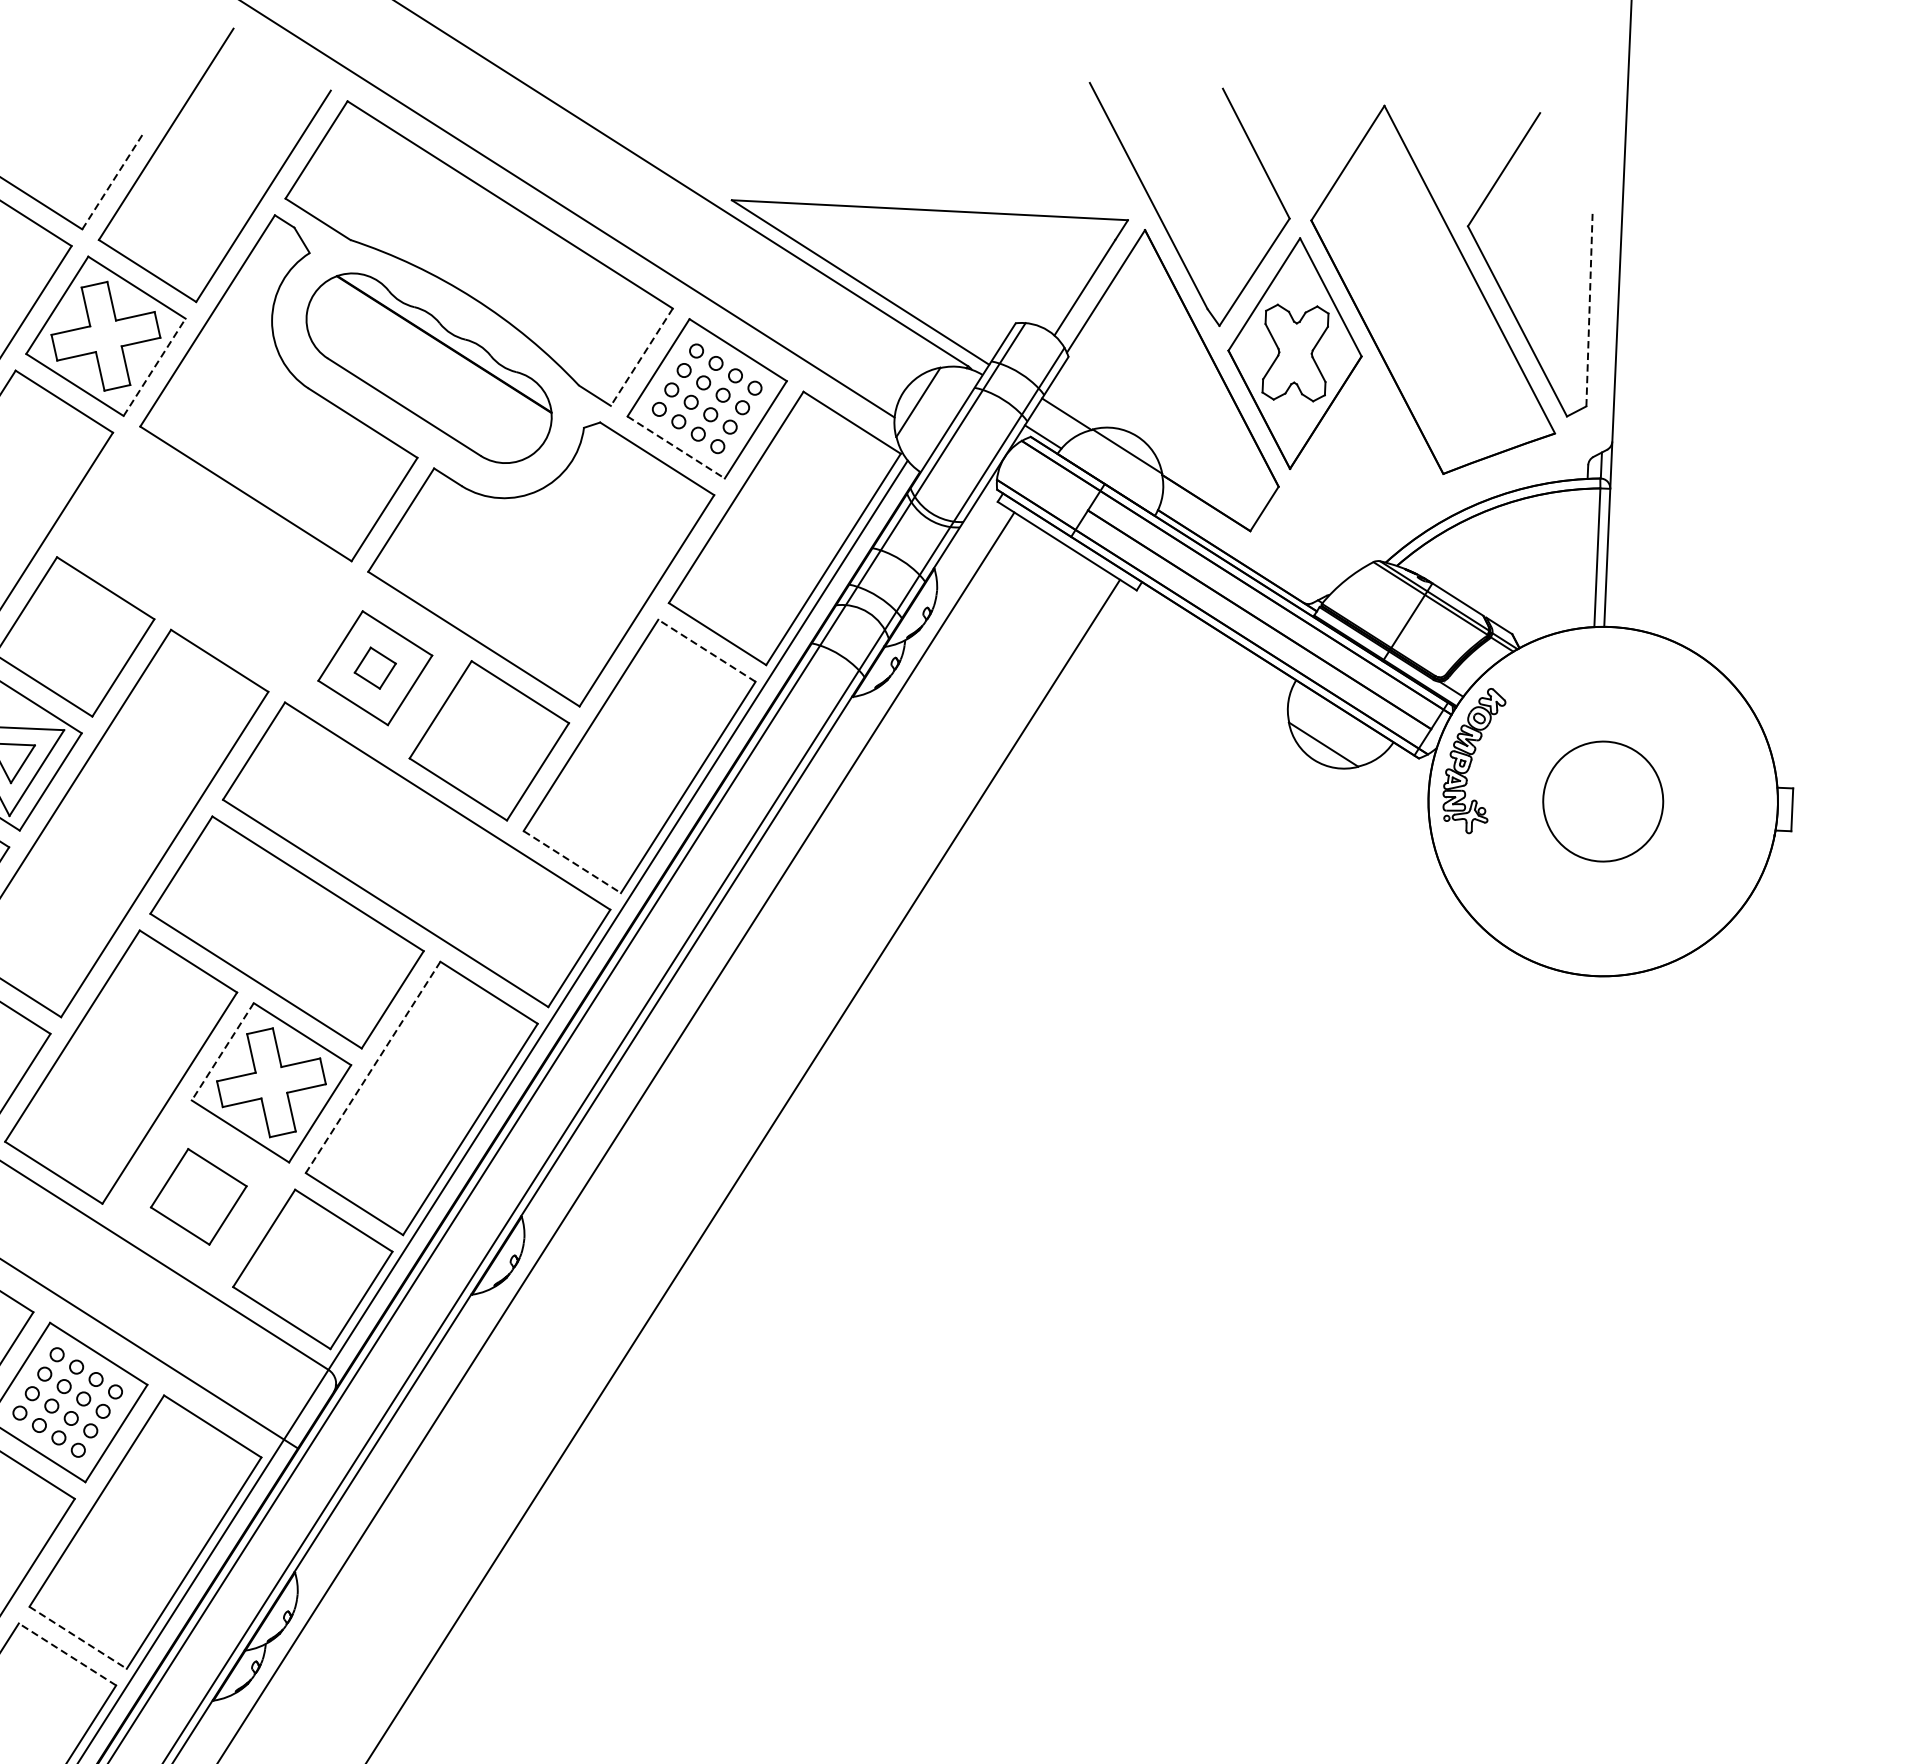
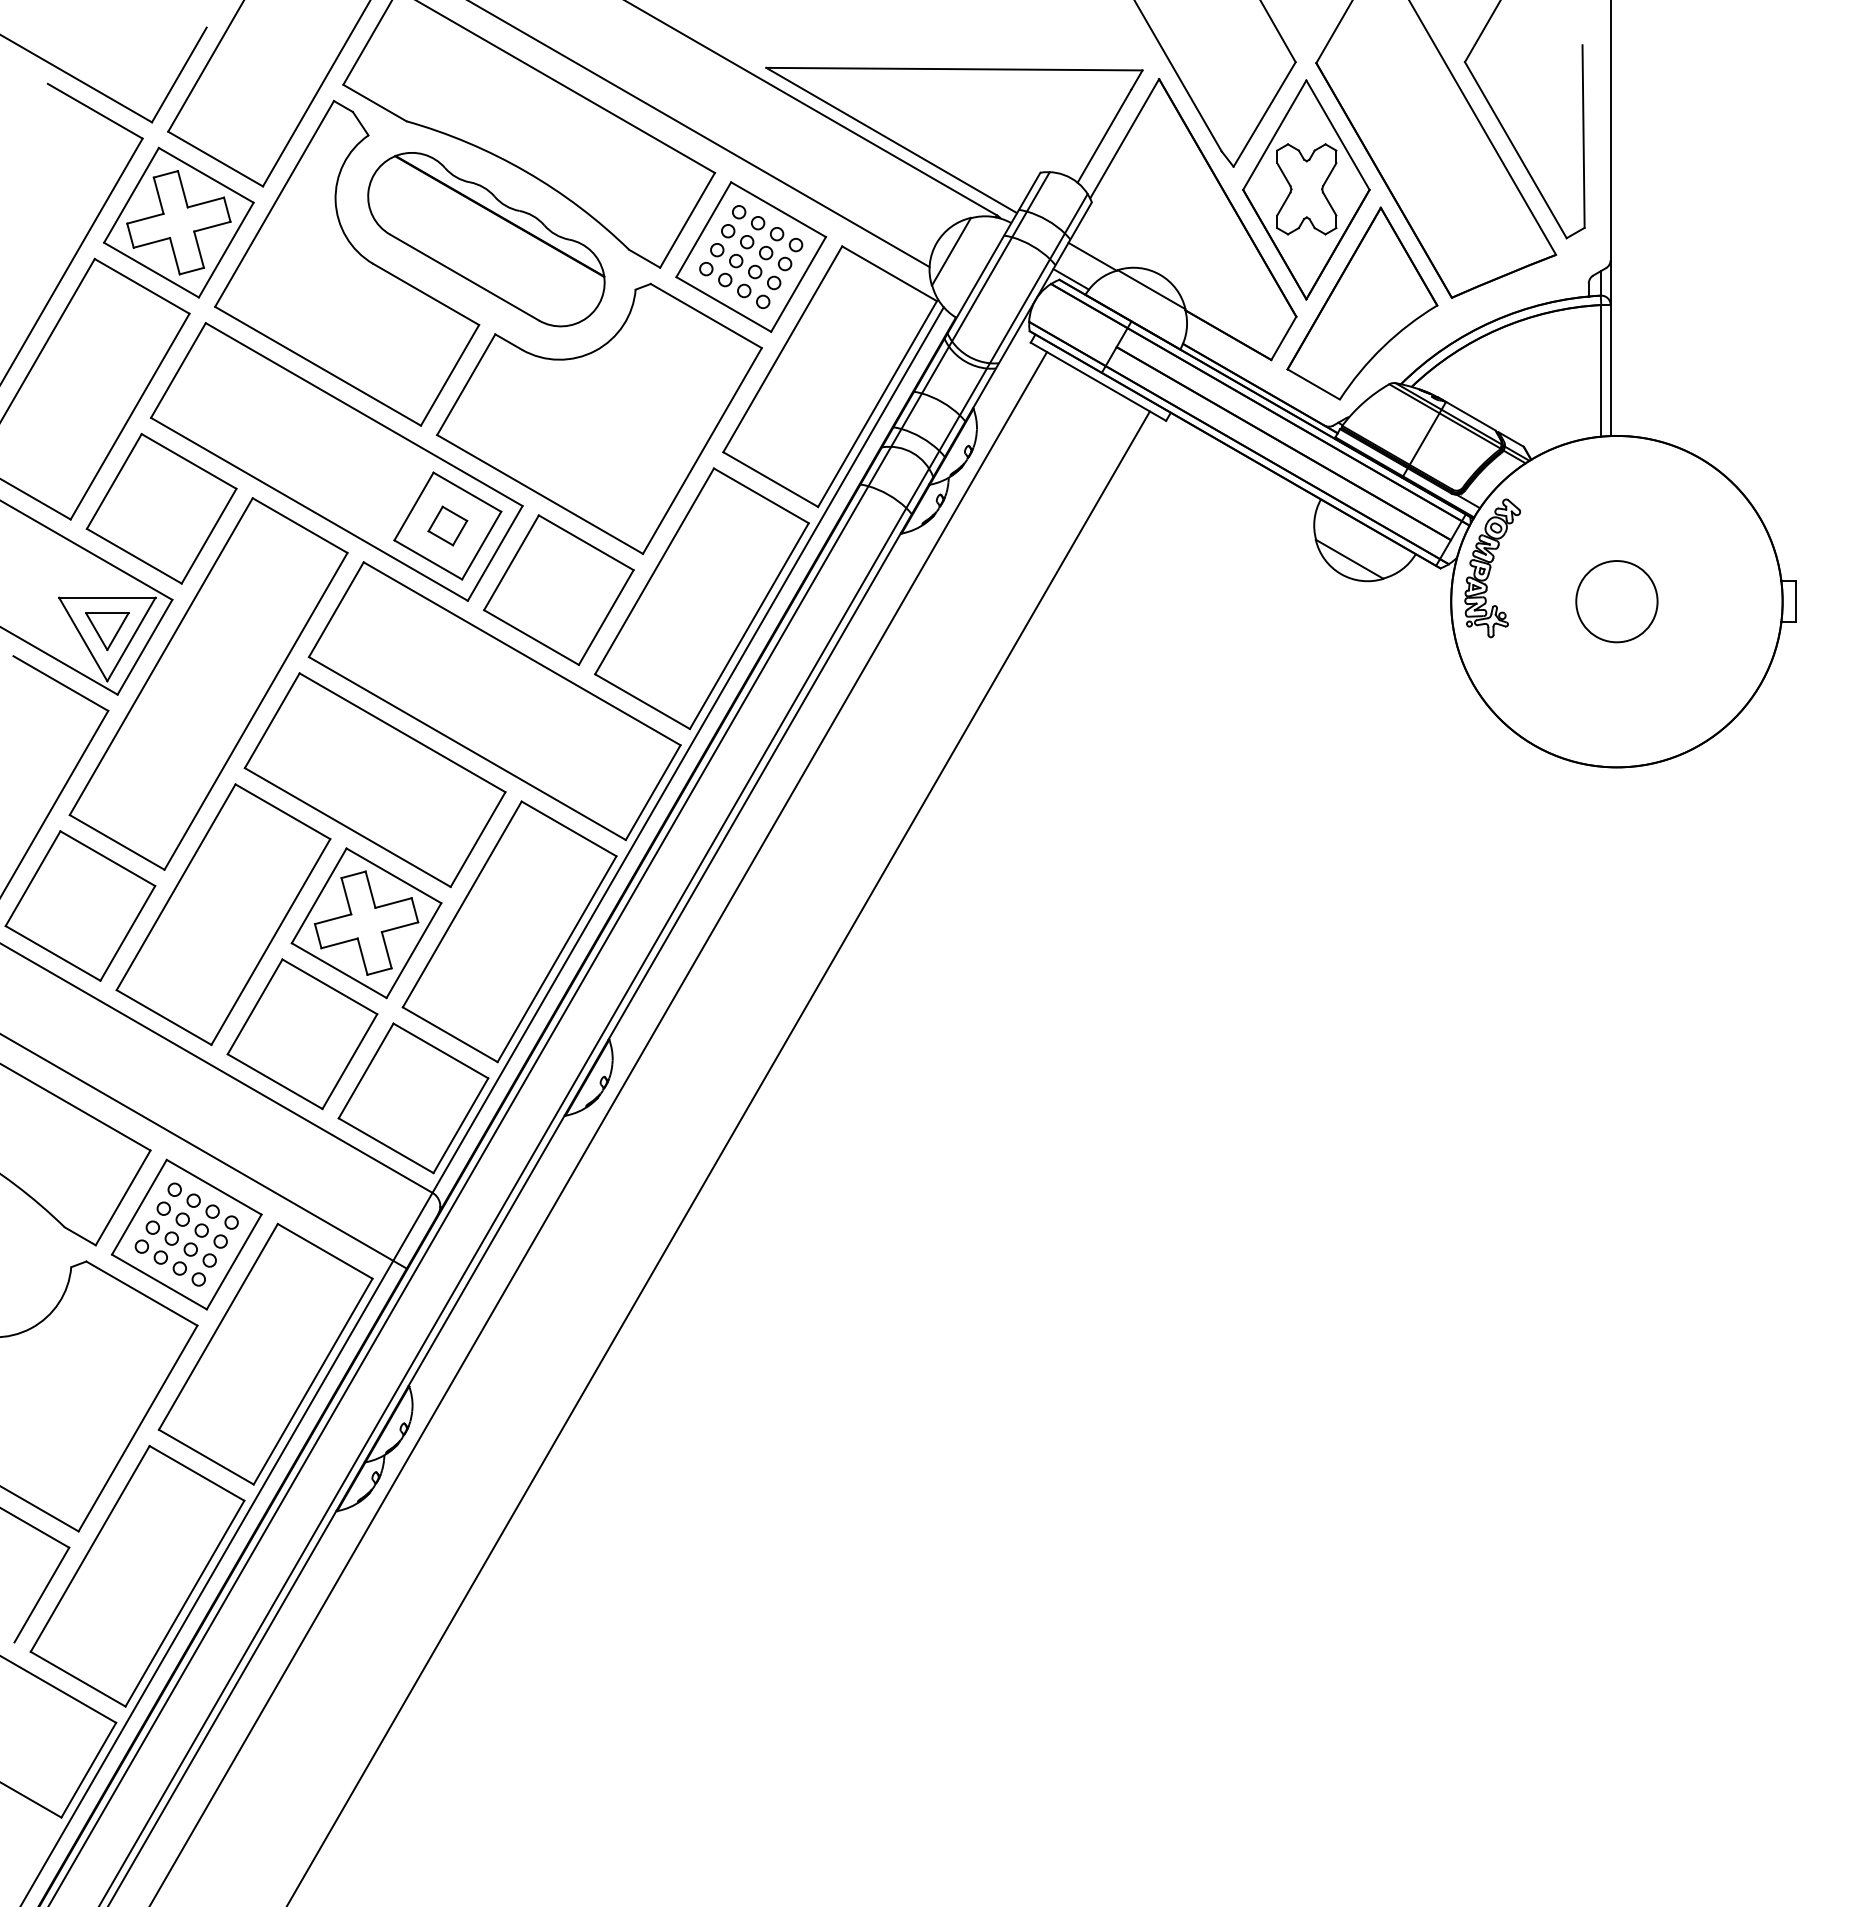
line: (113, 180) -> (179, 74), dashed -> solid
line: (1589, 310) -> (1583, 136), dashed -> solid
line: (641, 357) -> (687, 220), dashed -> solid
line: (154, 367) -> (226, 250), dashed -> solid
line: (675, 447) -> (723, 304), dashed -> solid
part: (1348, 475) -> (1362, 303), added
part: (261, 595) -> (336, 461), added
line: (707, 650) -> (761, 495), dashed -> solid
circle: (1602, 801) -> (1616, 601), size x0.71
line: (572, 861) -> (642, 701), dashed -> solid
line: (223, 1051) -> (319, 895), dashed -> solid
line: (373, 1067) -> (462, 904), dashed -> solid
part: (198, 1197) -> (302, 1034), size x1.67
line: (78, 1638) -> (206, 1457), dashed -> solid
line: (67, 1654) -> (196, 1473), dashed -> solid

